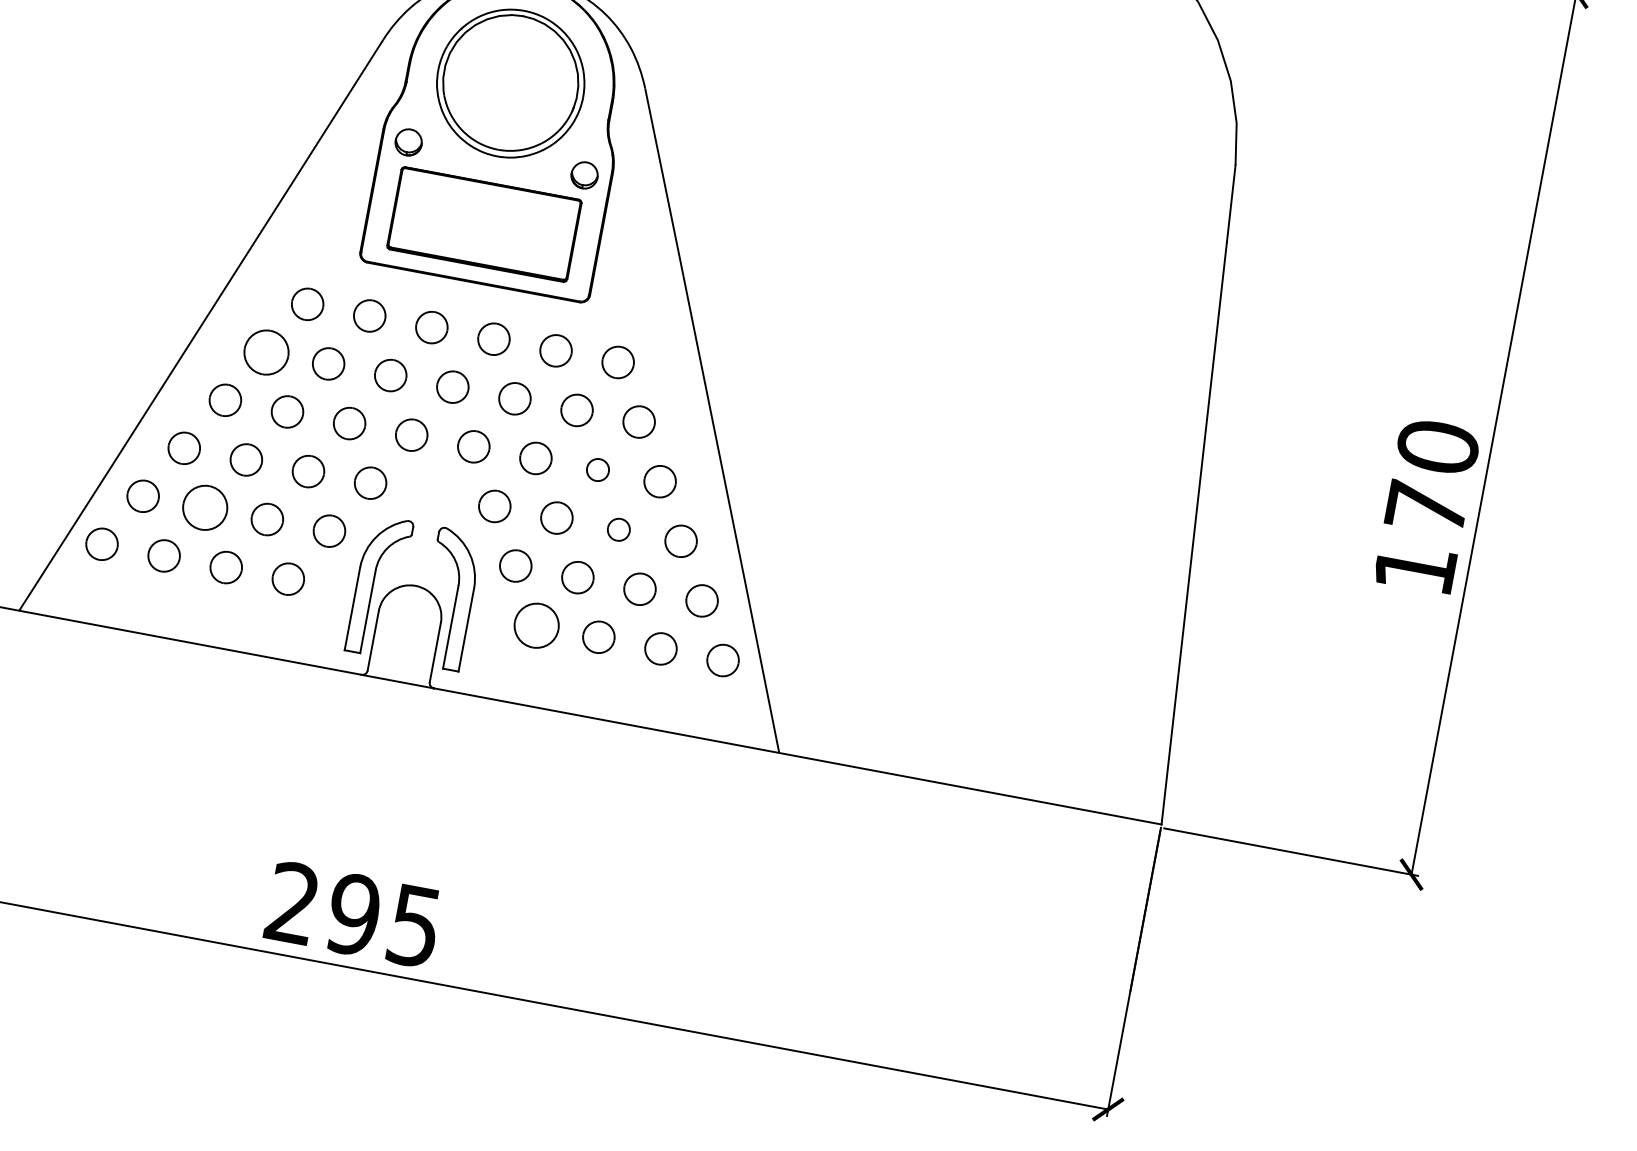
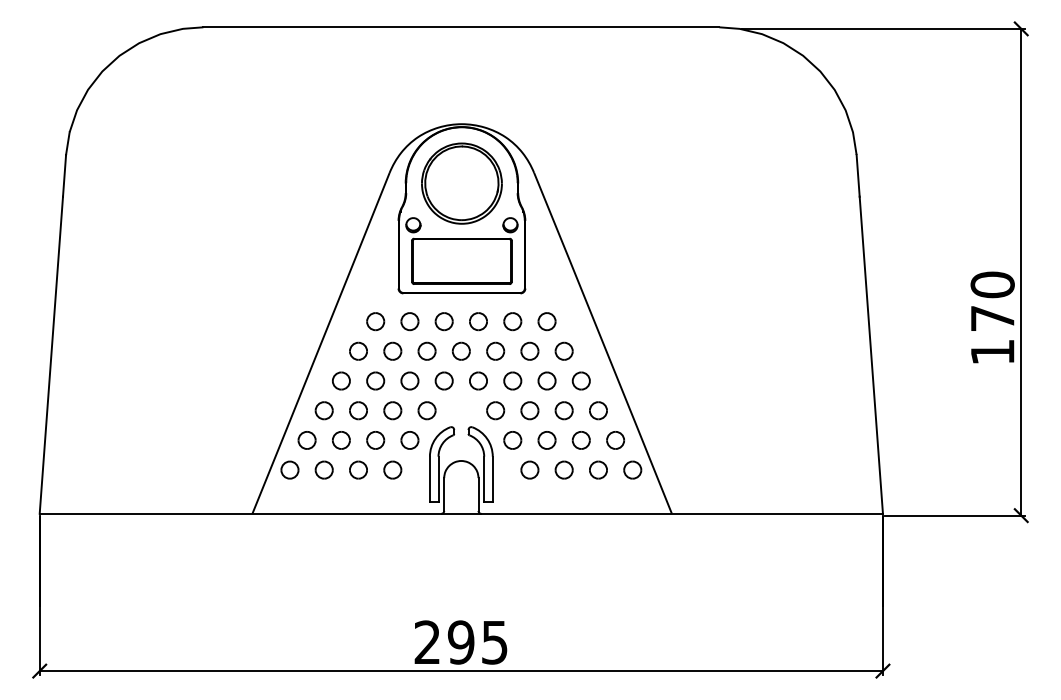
part: (266, 350) -> (358, 350), size x0.71
part: (597, 468) -> (546, 380), size x1.43
part: (205, 508) -> (341, 440), size x0.71
part: (617, 529) -> (563, 410), size x1.43
part: (536, 624) -> (529, 469), size x0.71

